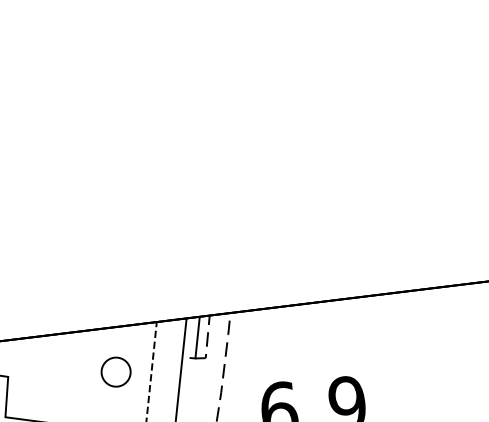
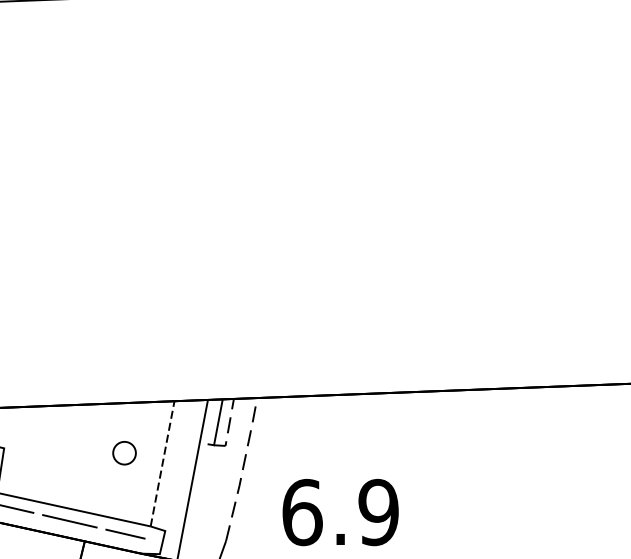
part: (116, 372) -> (124, 453), size x0.7

